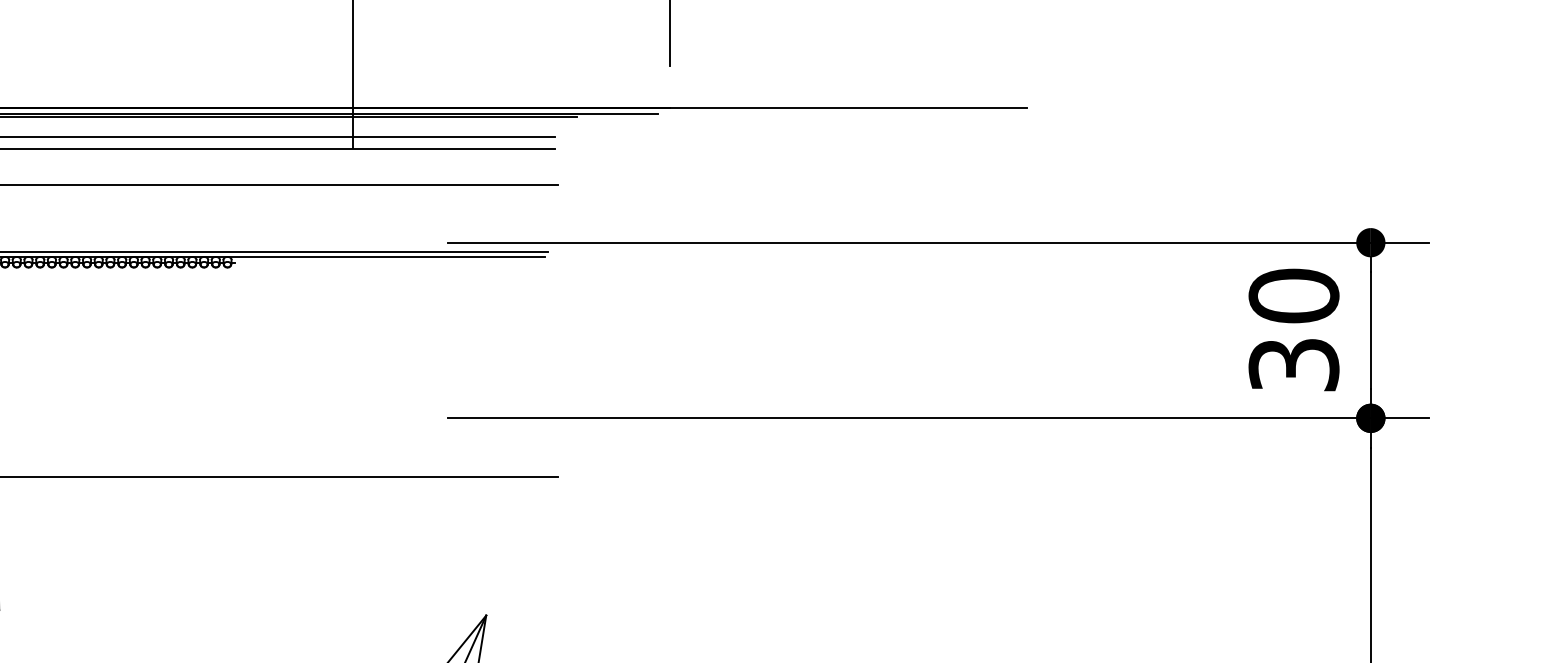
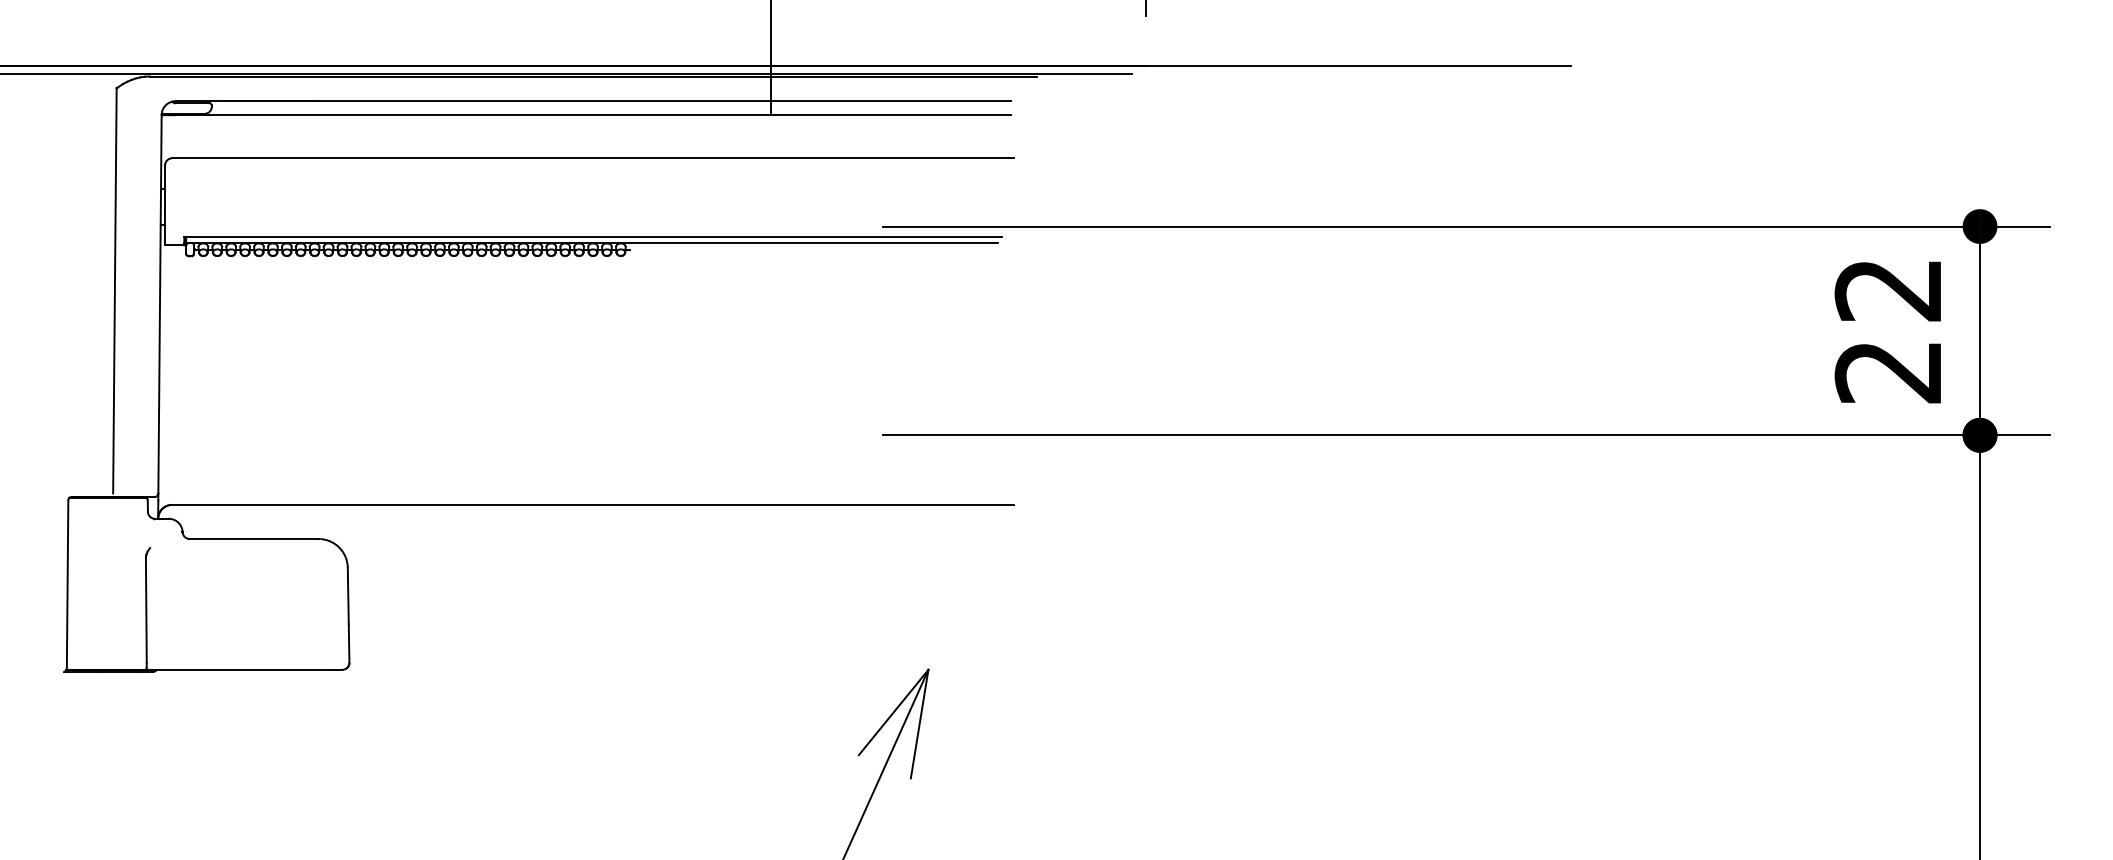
text: (1293, 330) -> (1888, 330), 30 -> 22

